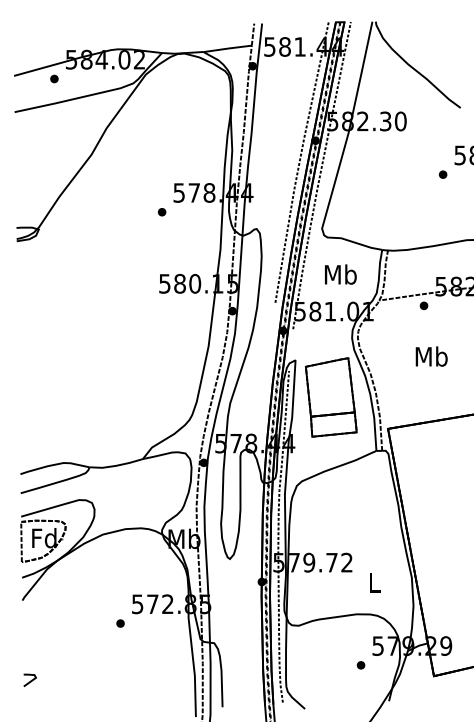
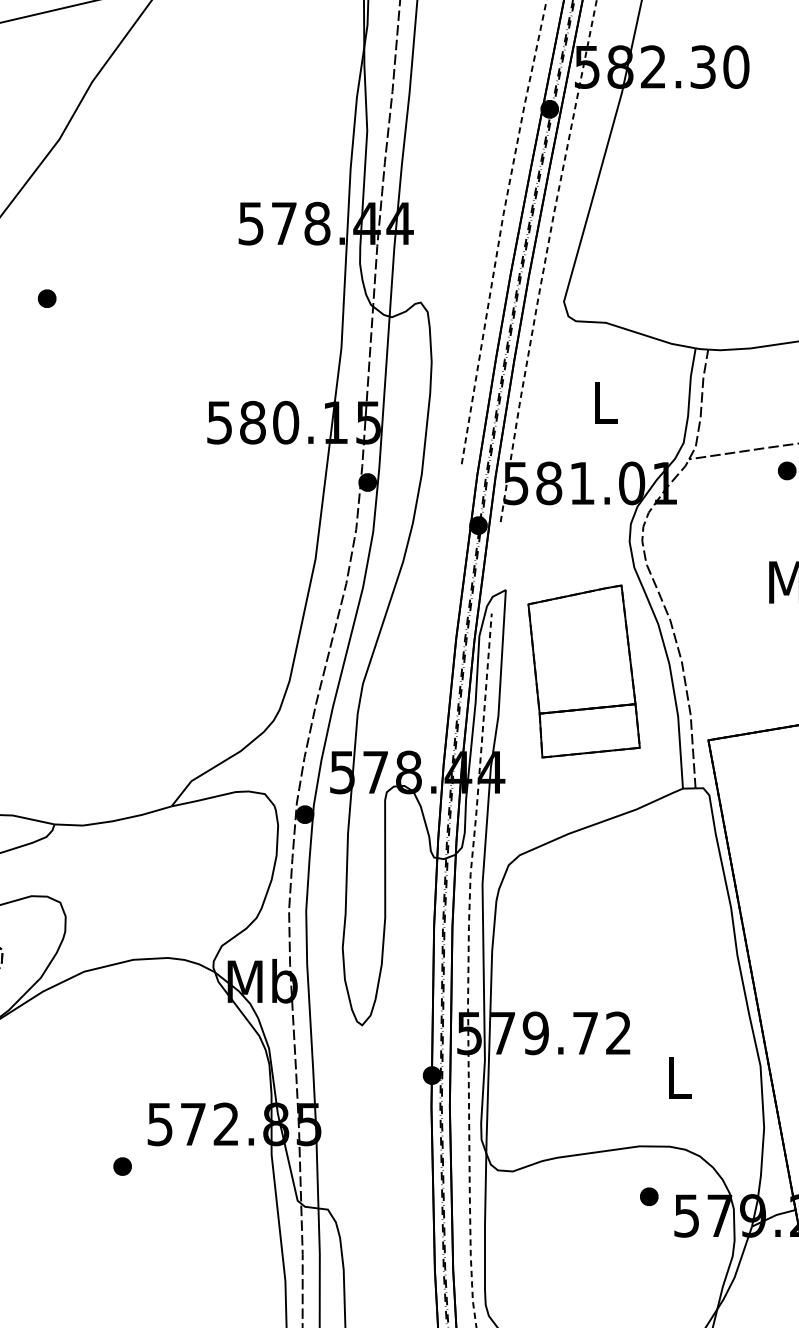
part: (161, 212) -> (45, 299), moved
text: (340, 274) -> (604, 402), Mb -> L
part: (360, 665) -> (648, 1197), moved

